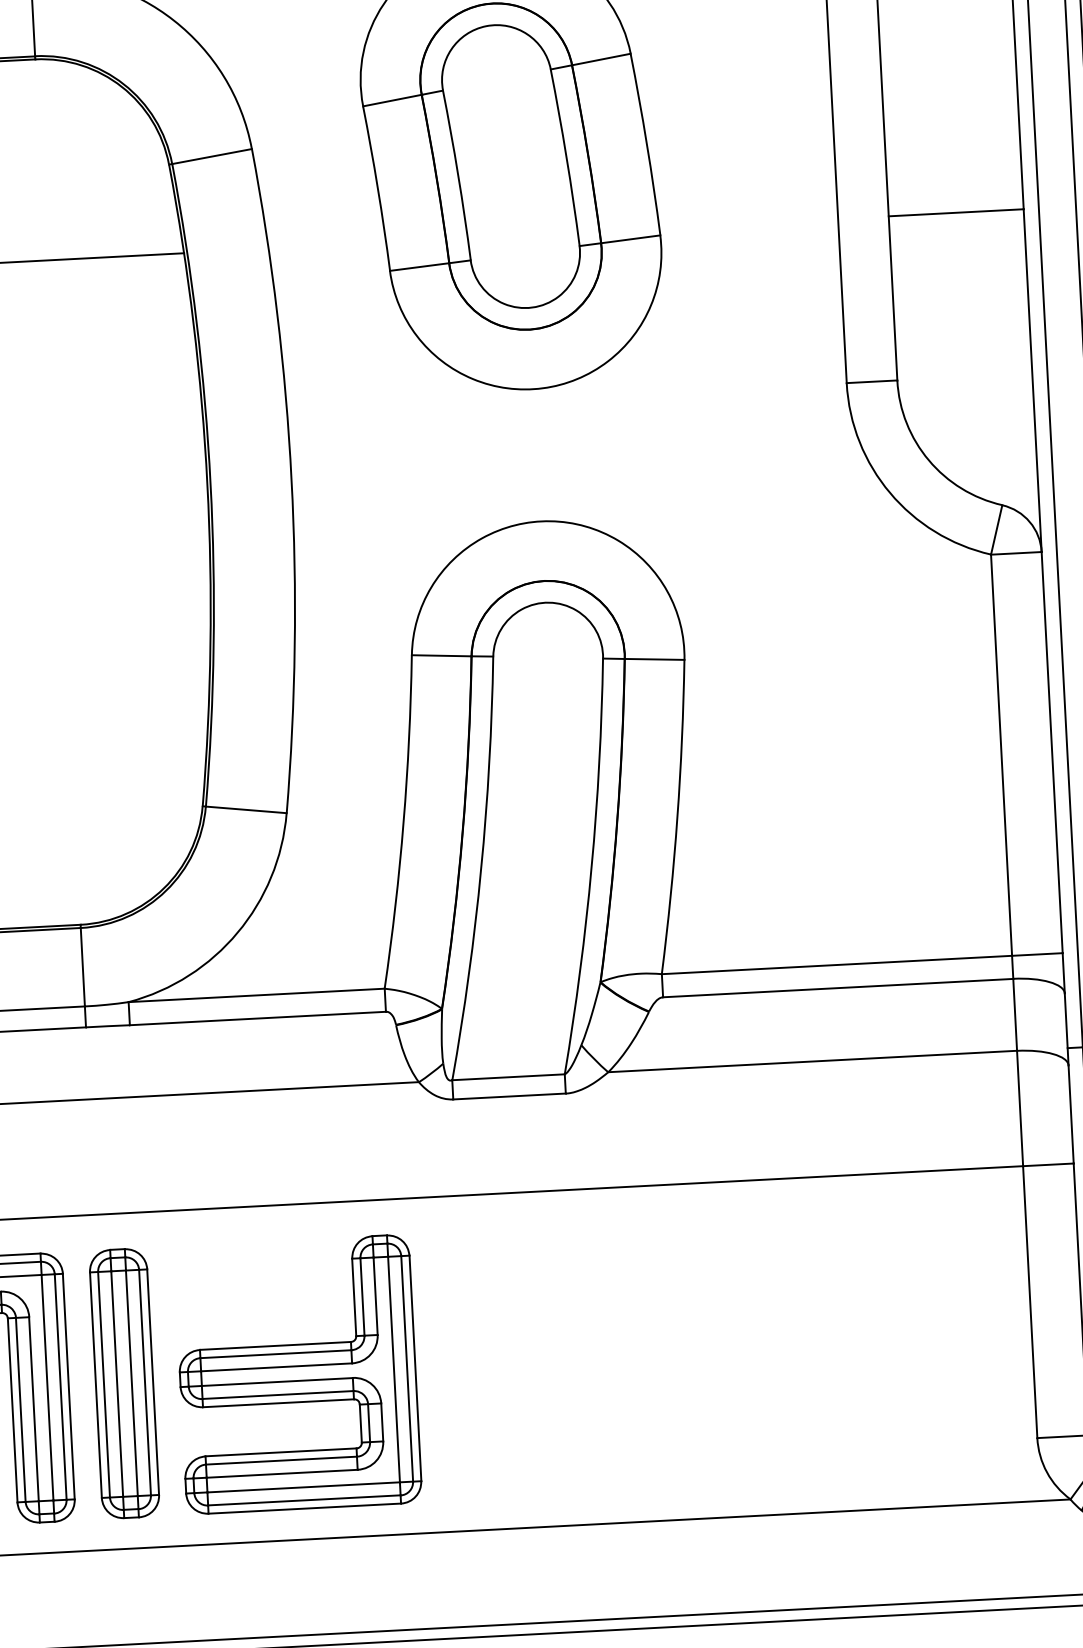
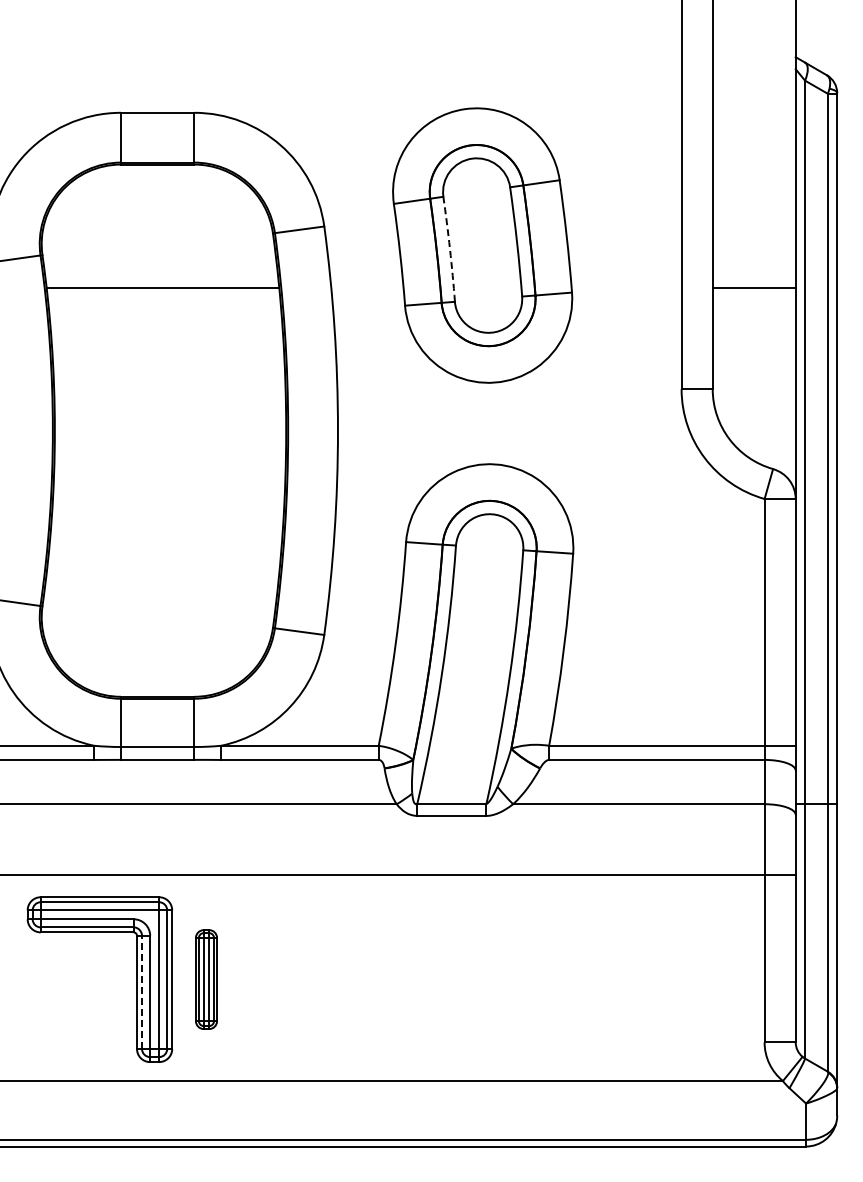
arc: (459, 175) -> (450, 249), solid -> dashed
part: (296, 1374) -> (312, 979), removed
part: (124, 1383) -> (206, 979), size x0.6
line: (21, 1410) -> (142, 992), solid -> dashed

